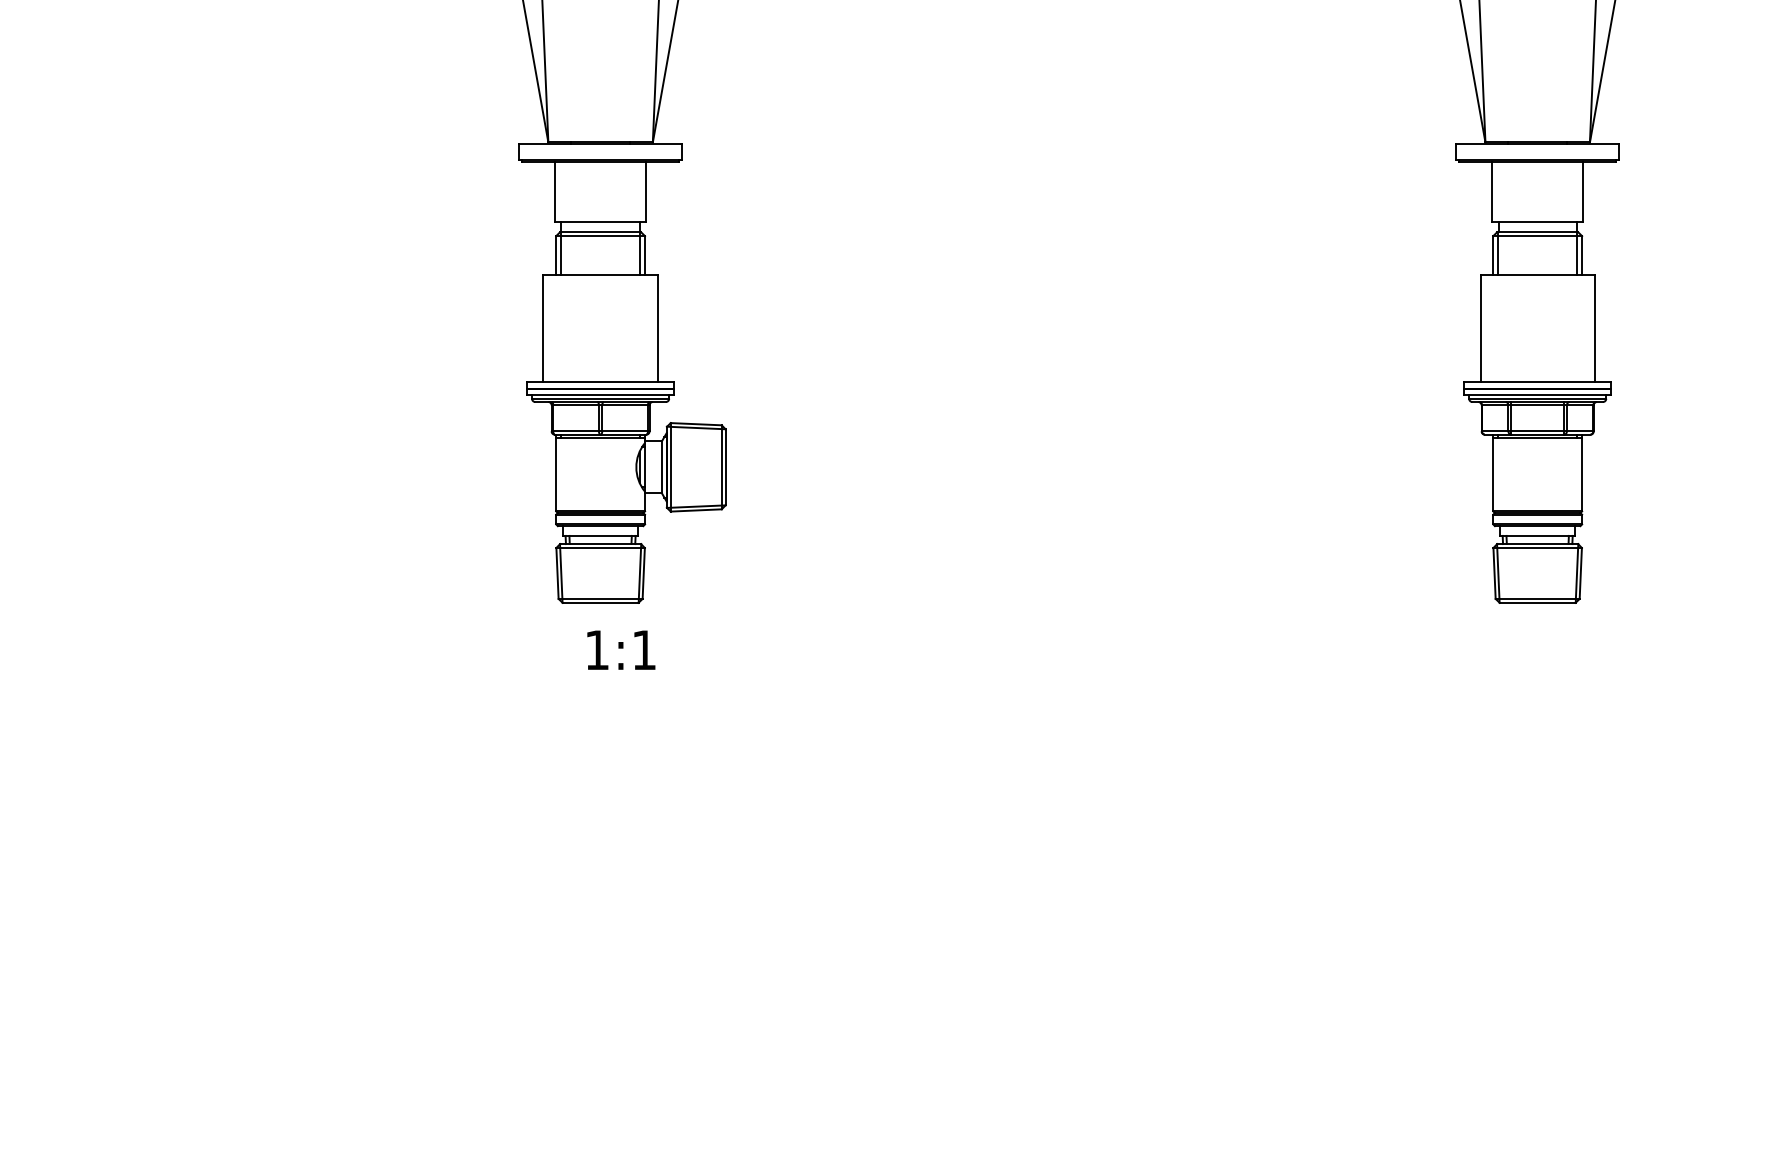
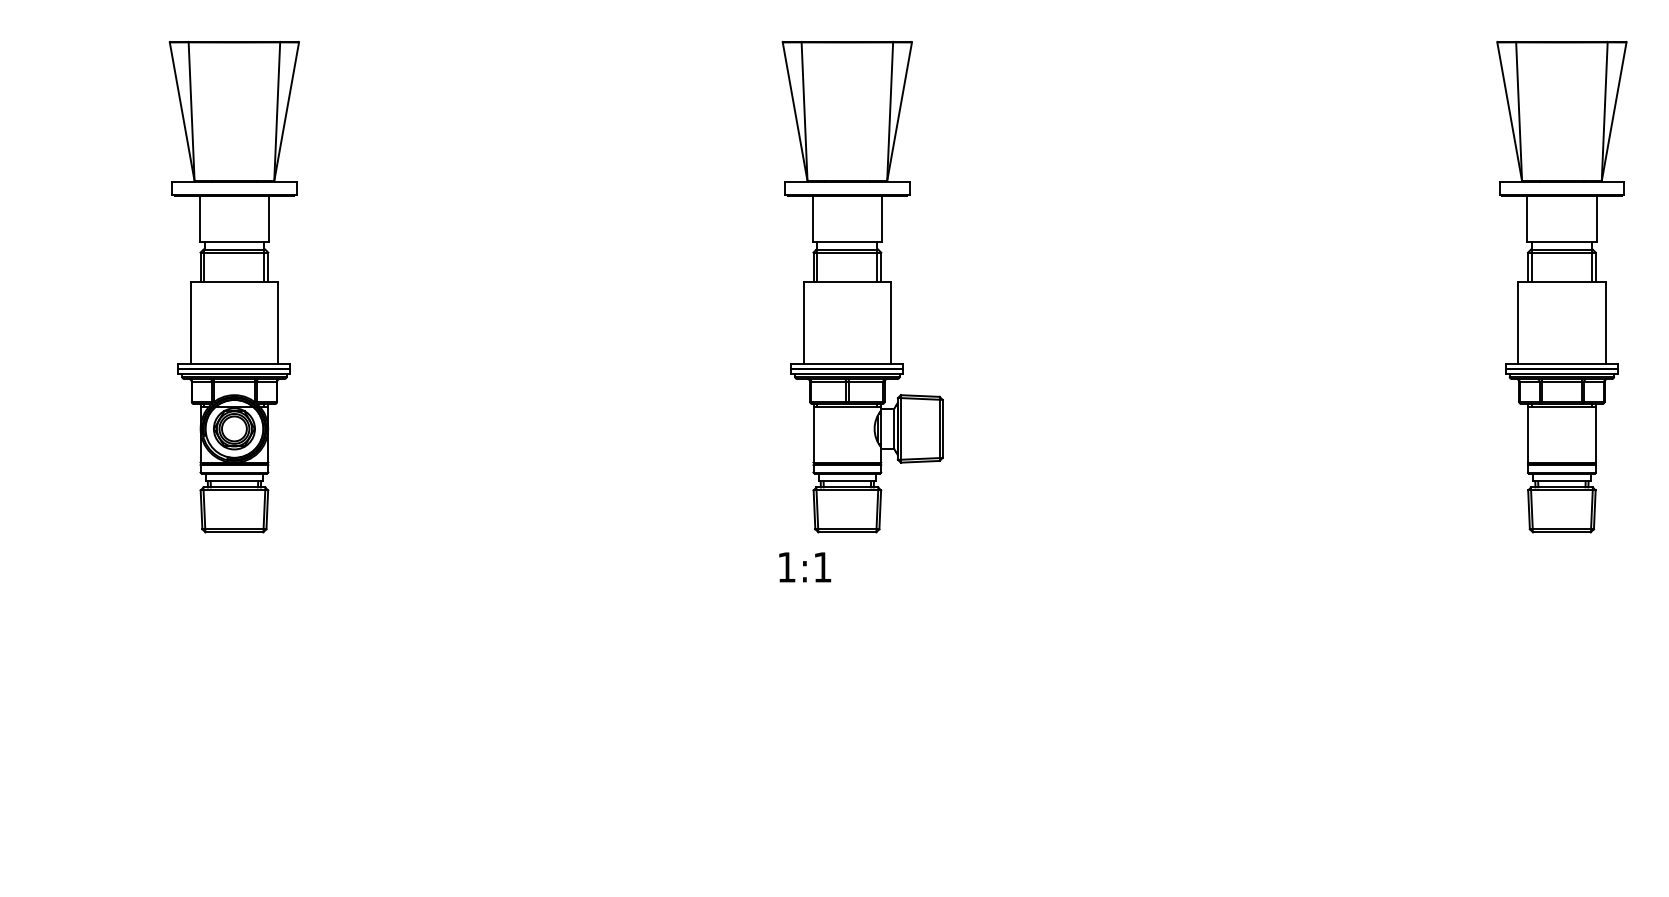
text: (621, 650) -> (805, 567), moved

